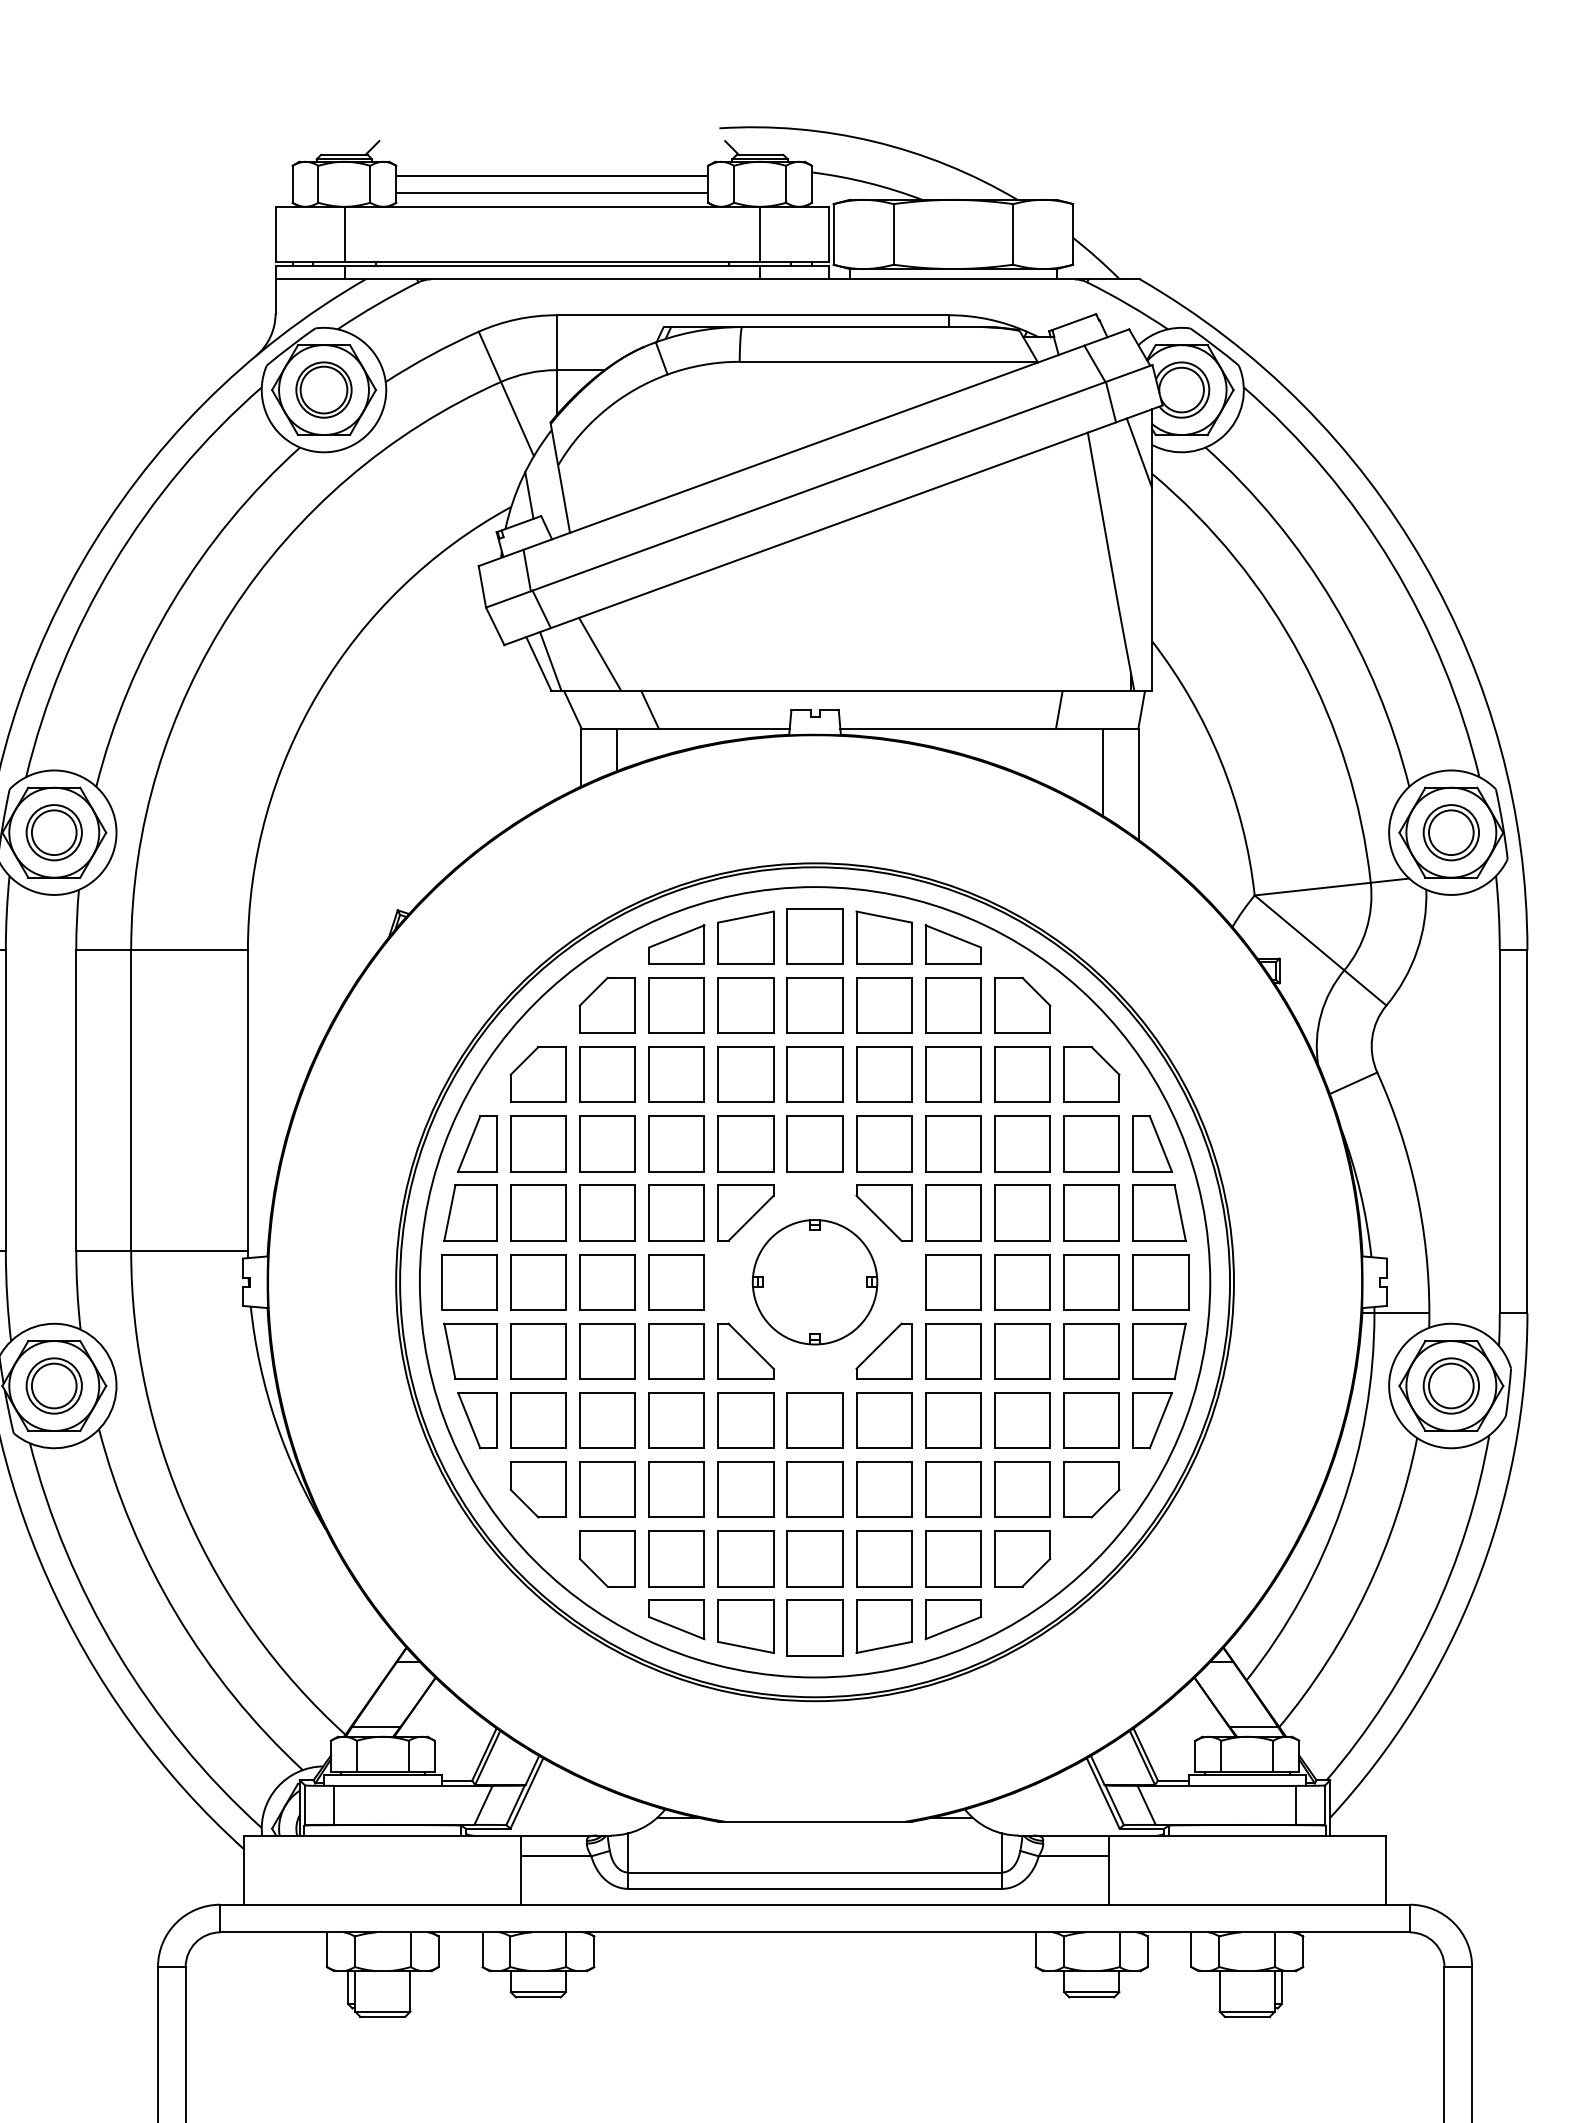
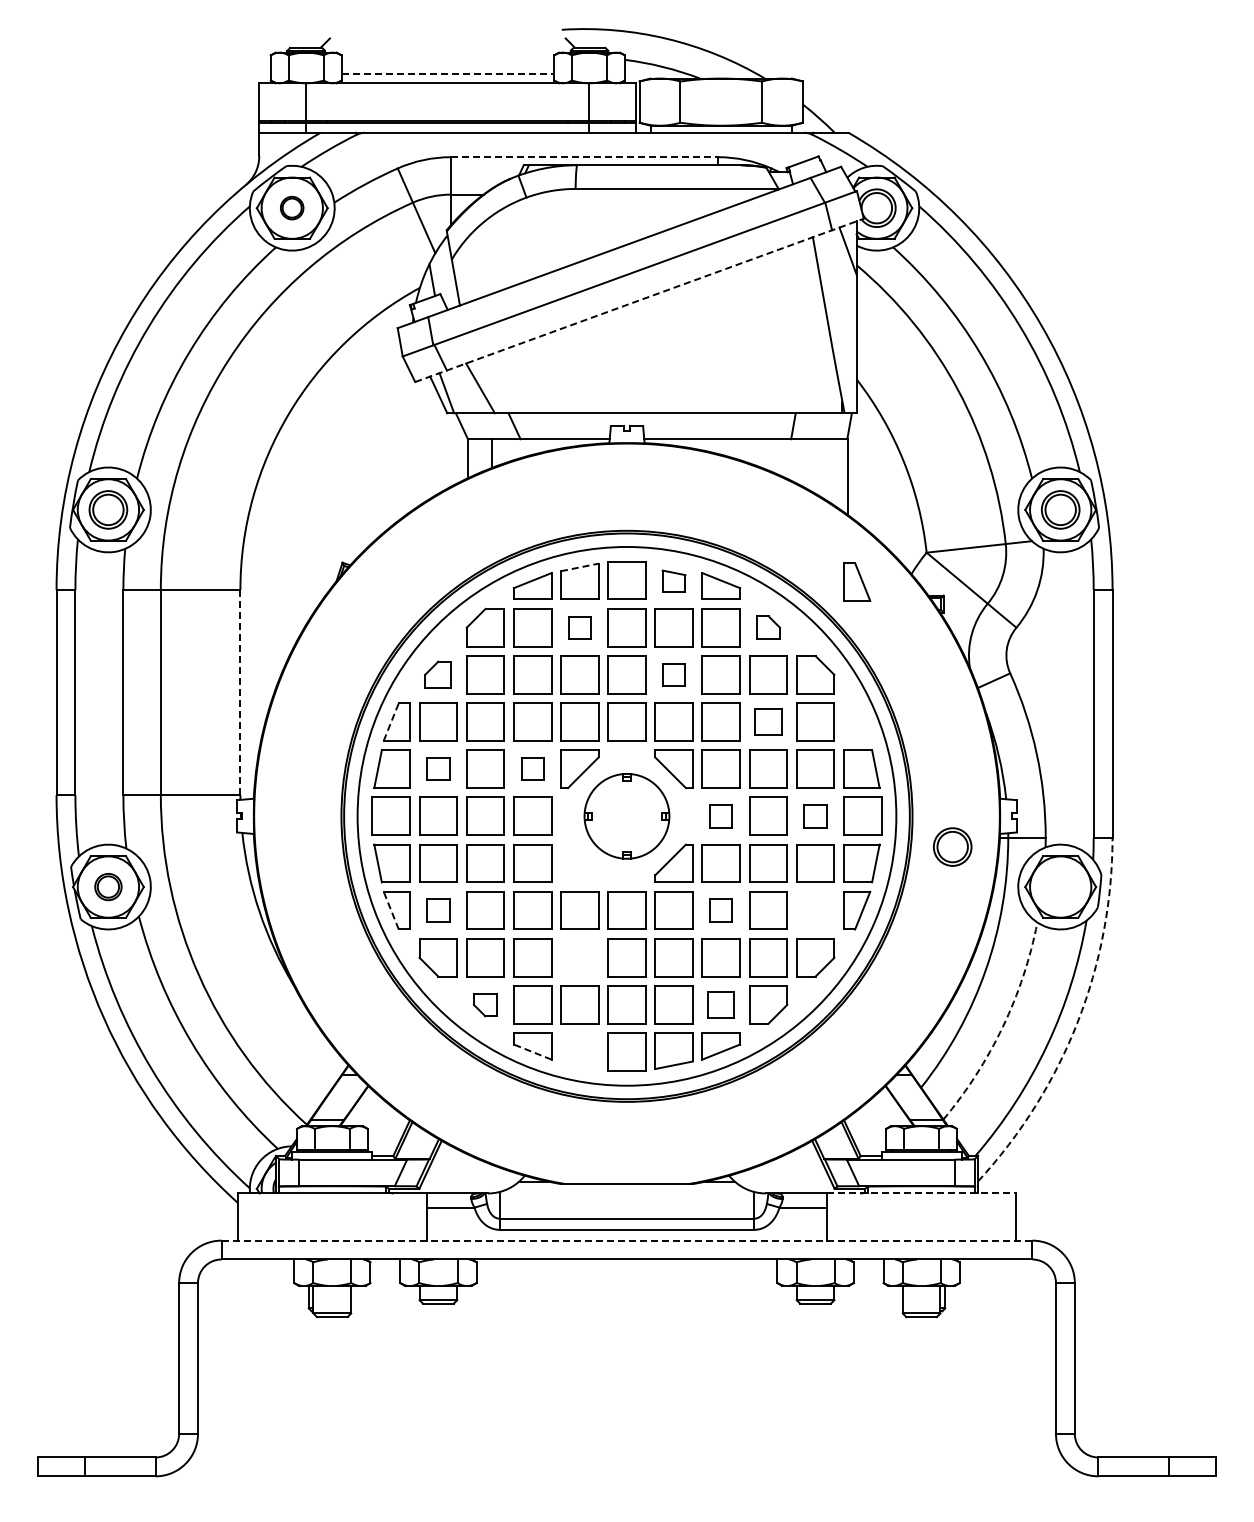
line: (551, 176) -> (447, 62), removed
line: (553, 192) -> (448, 73), solid -> dashed
line: (752, 315) -> (584, 157), solid -> dashed
part: (322, 389) -> (291, 207), size x0.6
line: (833, 525) -> (639, 300), solid -> dashed
line: (1103, 771) -> (823, 468), removed
line: (746, 917) -> (580, 567), solid -> dashed
part: (883, 936) -> (673, 580), size x0.6
part: (745, 1005) -> (579, 627), size x0.6
part: (1022, 1005) -> (768, 627), size x0.6
part: (537, 1074) -> (437, 674), size x0.7
part: (883, 1074) -> (673, 674), size x0.6
line: (248, 1100) -> (240, 692), solid -> dashed
line: (469, 1143) -> (391, 721), solid -> dashed
part: (1022, 1143) -> (768, 721), size x0.7
part: (1153, 1143) -> (857, 581), moved
part: (538, 1212) -> (438, 768), size x0.6
part: (676, 1212) -> (532, 768), size x0.6
part: (952, 1281) -> (720, 815), size x0.6
part: (1091, 1281) -> (815, 815), size x0.6
part: (745, 1349) -> (579, 862), removed
part: (54, 1385) -> (108, 886), size x0.7
part: (1451, 1385) -> (952, 846), moved
line: (469, 1420) -> (391, 910), solid -> dashed
part: (538, 1420) -> (438, 910), size x0.6
part: (952, 1420) -> (720, 910), size x0.6
part: (1091, 1420) -> (815, 910), removed
part: (745, 1489) -> (579, 957), removed
part: (606, 1558) -> (484, 1004), size x0.6
part: (952, 1558) -> (720, 1004), size x0.7
arc: (1476, 1584) -> (1077, 1022), solid -> dashed
arc: (1365, 1590) -> (1002, 1026), solid -> dashed
part: (745, 1625) -> (579, 1050), removed
line: (676, 1627) -> (532, 1051), solid -> dashed
line: (1248, 1835) -> (922, 1193), solid -> dashed
line: (814, 1904) -> (626, 1240), solid -> dashed

